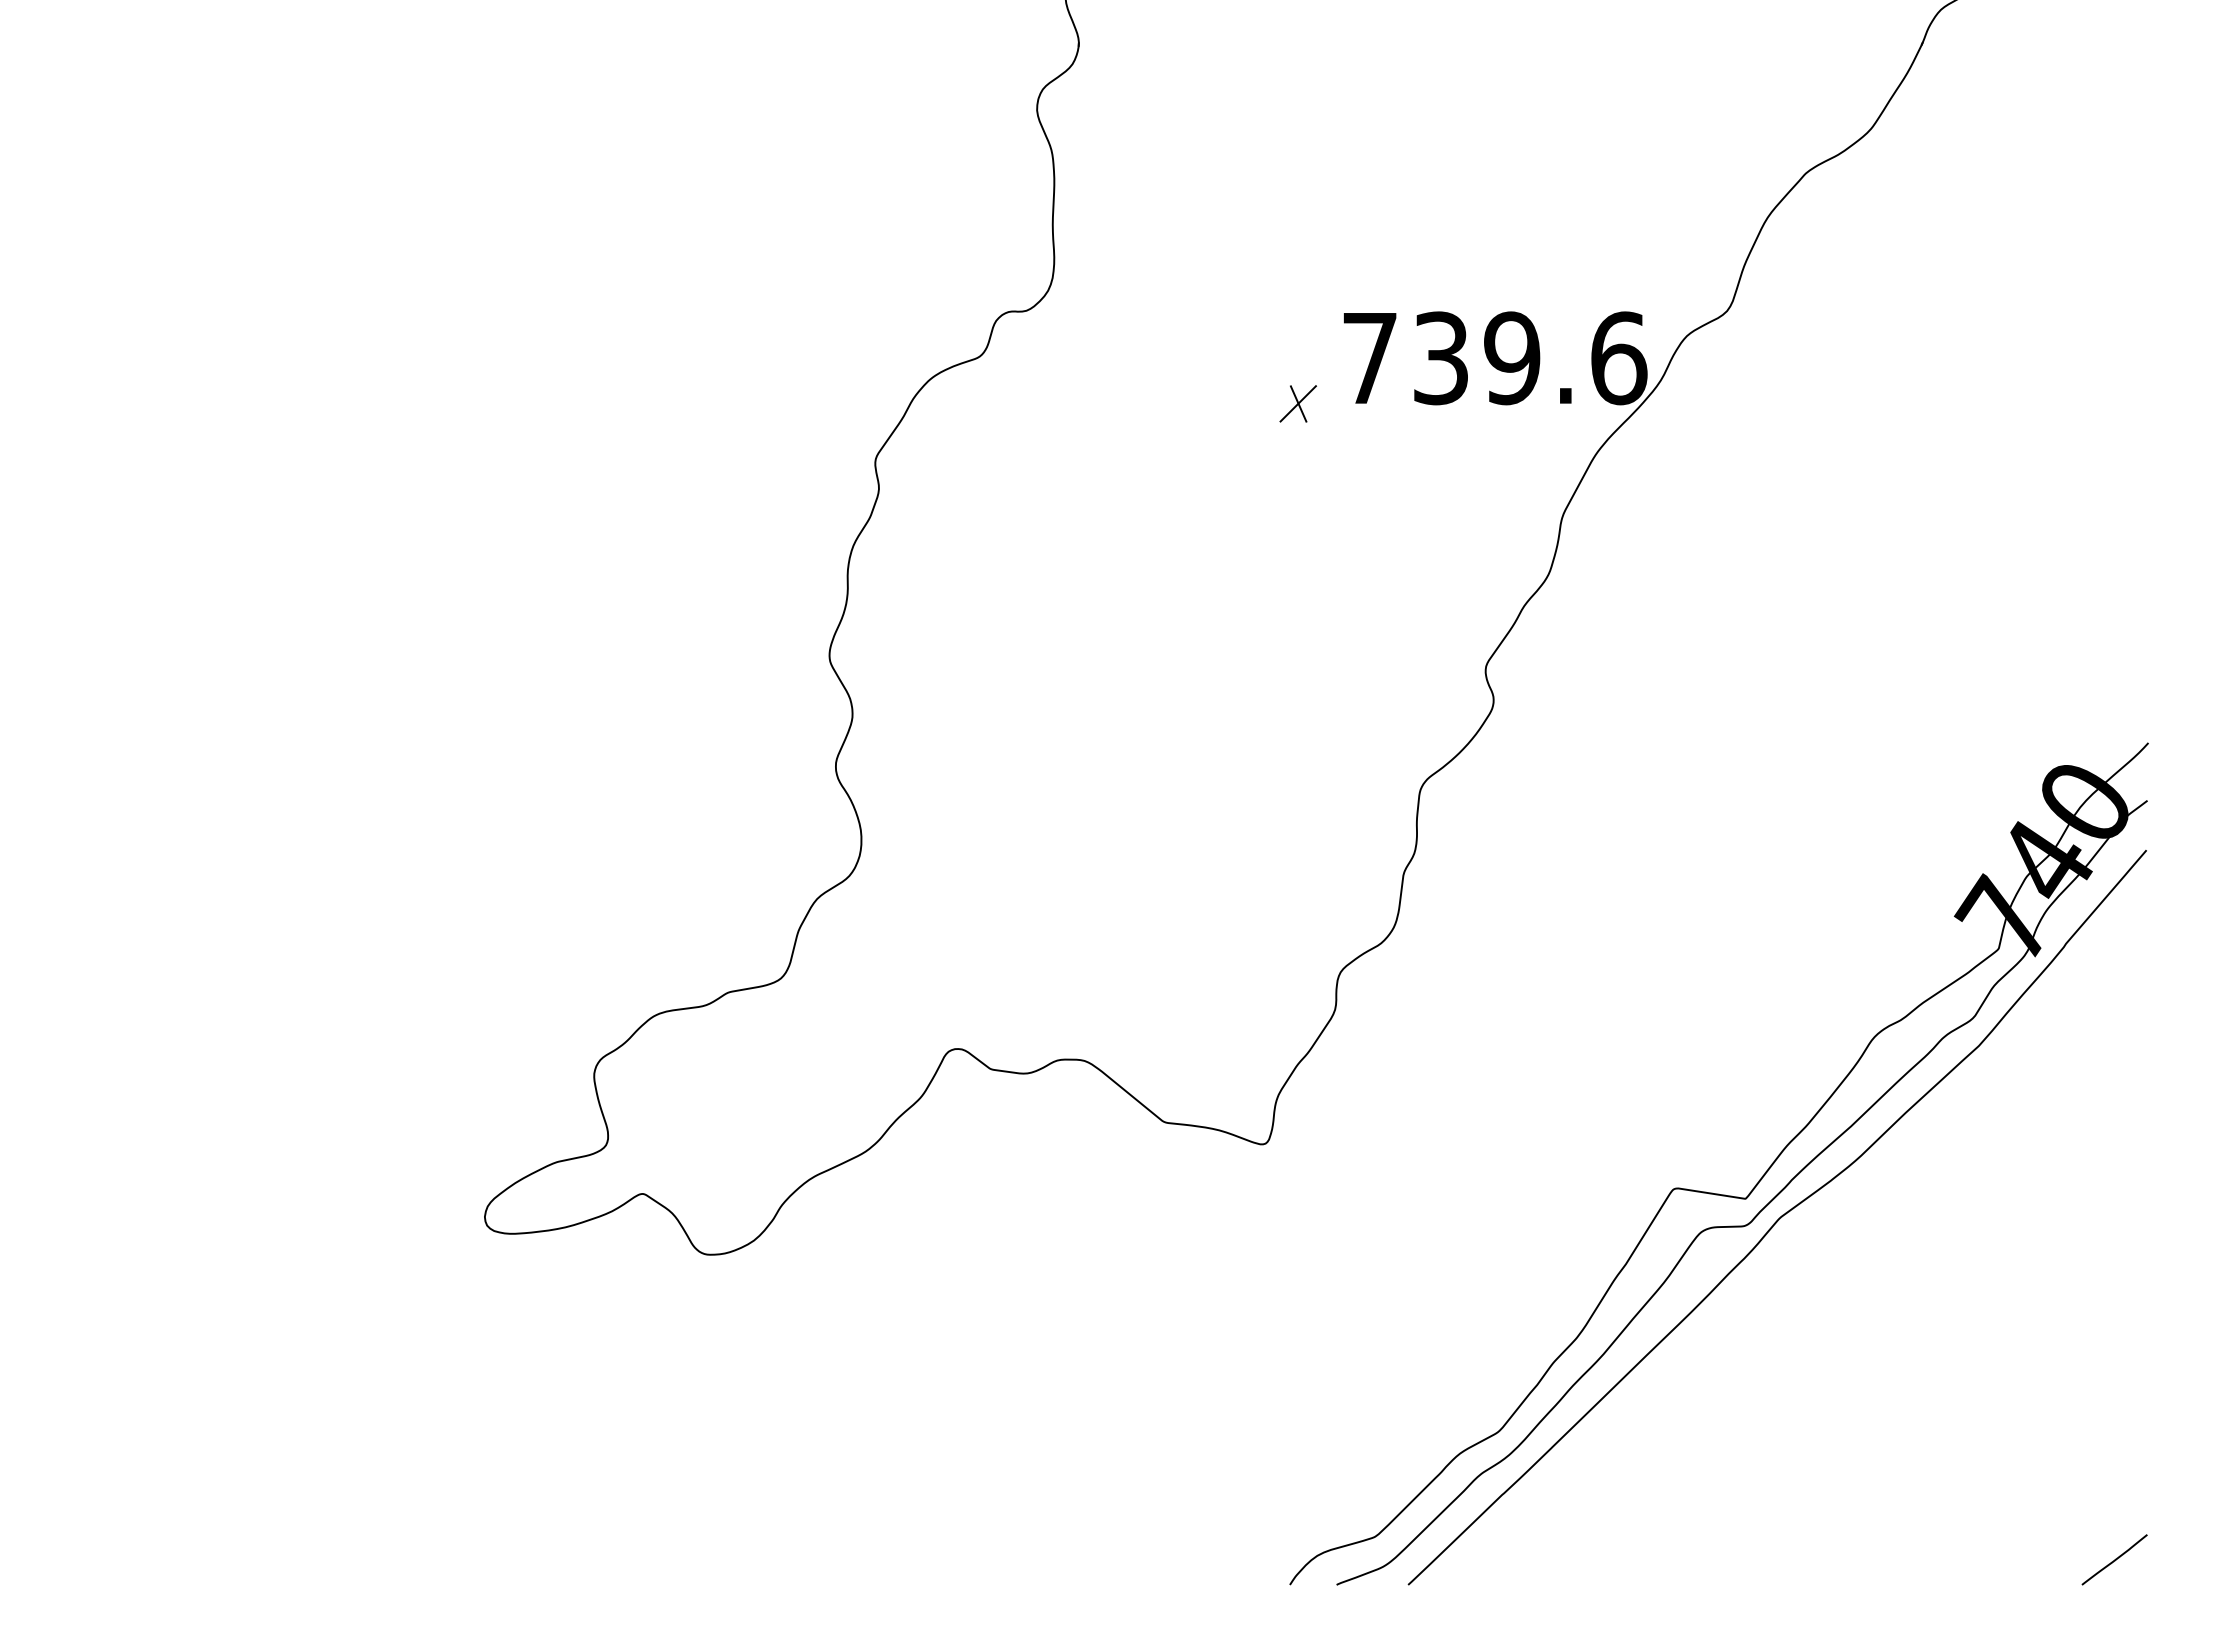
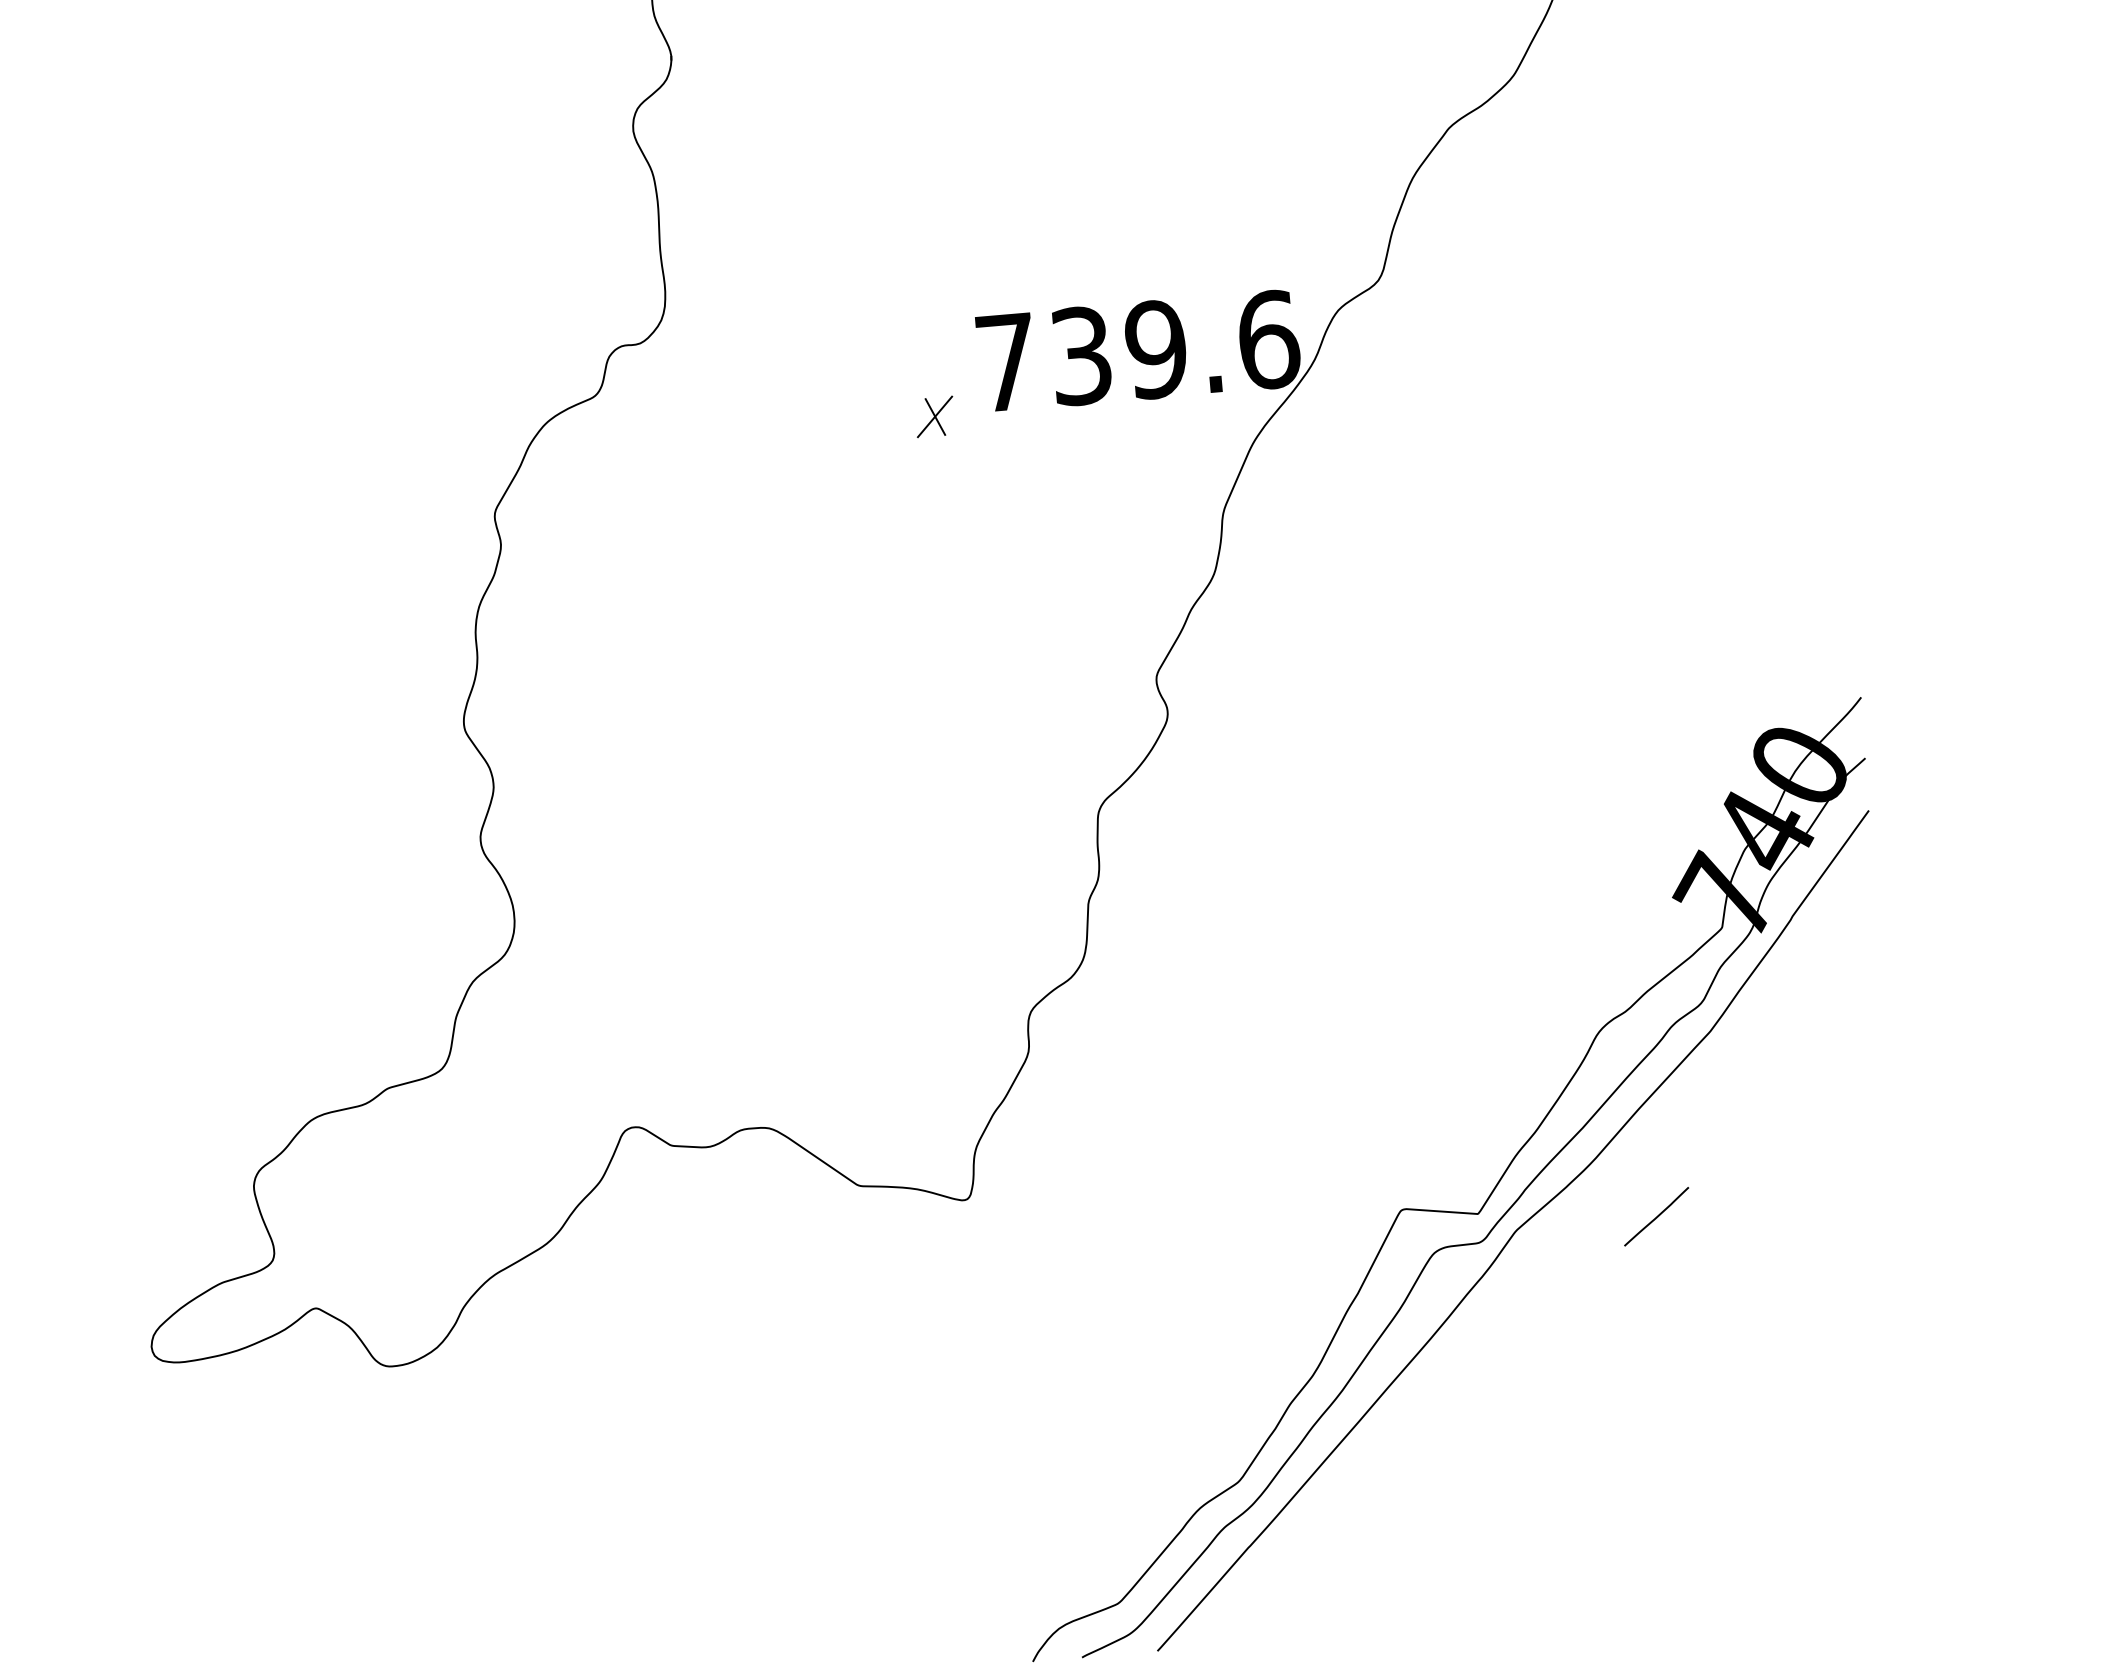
line: (2114, 1559) -> (1656, 1216), moved

